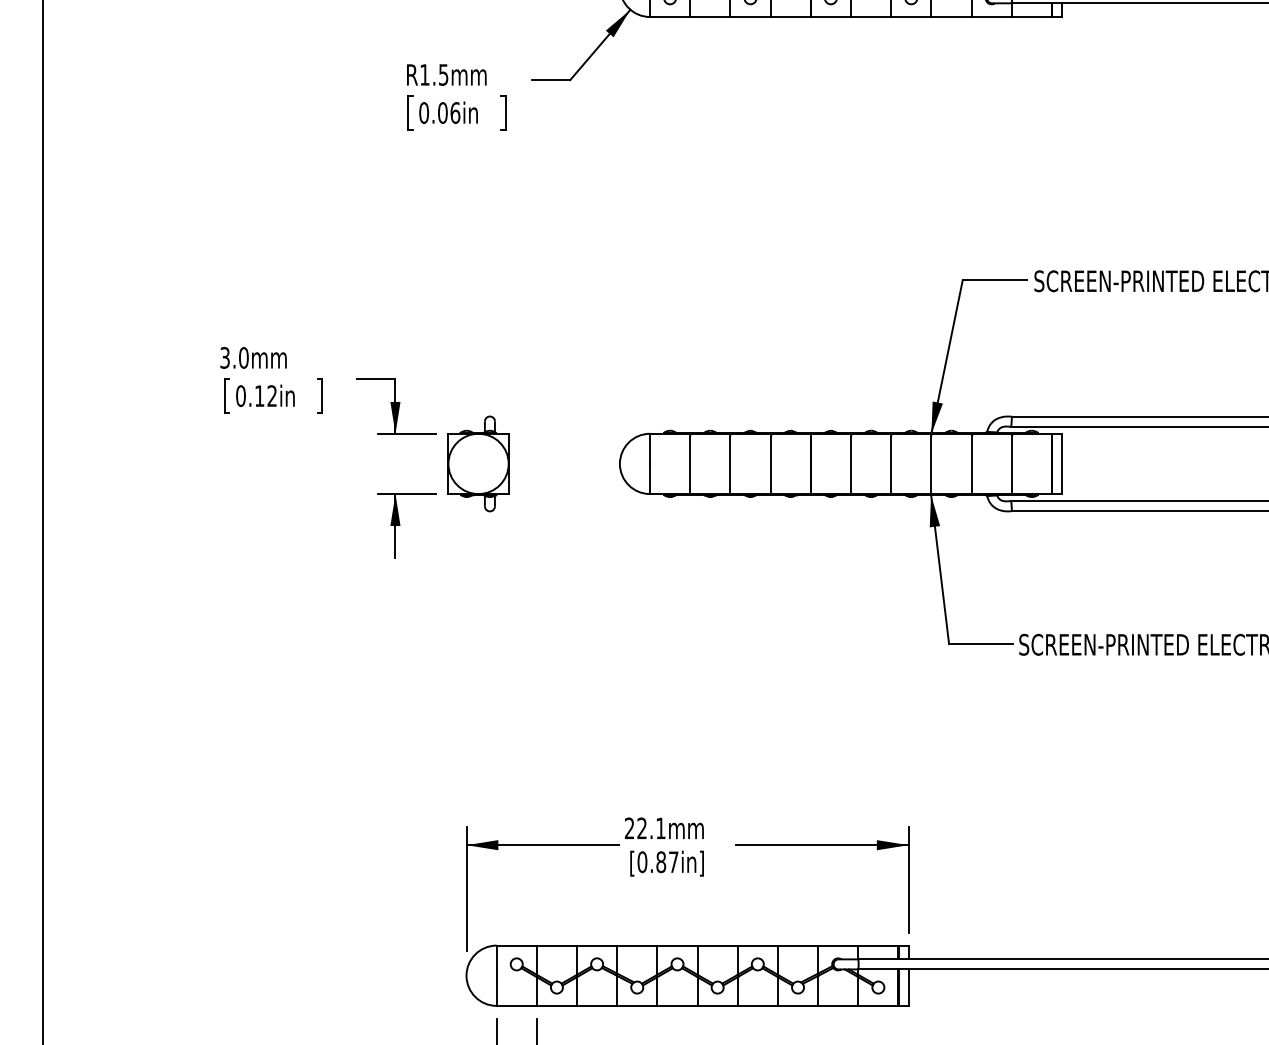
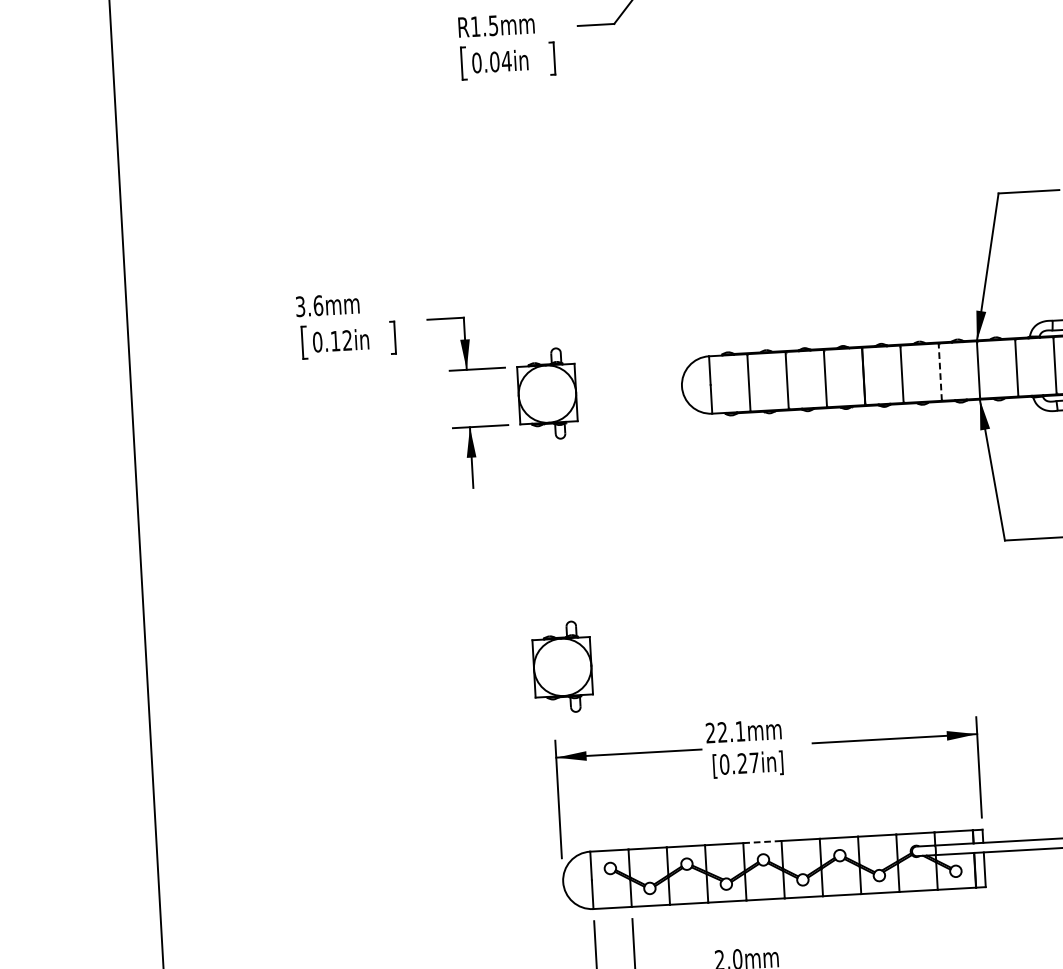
text: (455, 112) -> (506, 60), 0.06in -> 0.04in
text: (243, 357) -> (318, 305), 3.0mm -> 3.6mm
line: (891, 463) -> (940, 371), solid -> dashed
part: (478, 750) -> (562, 666), added
text: (661, 862) -> (742, 763), [0.87in] -> [0.27in]
line: (677, 945) -> (762, 841), solid -> dashed

